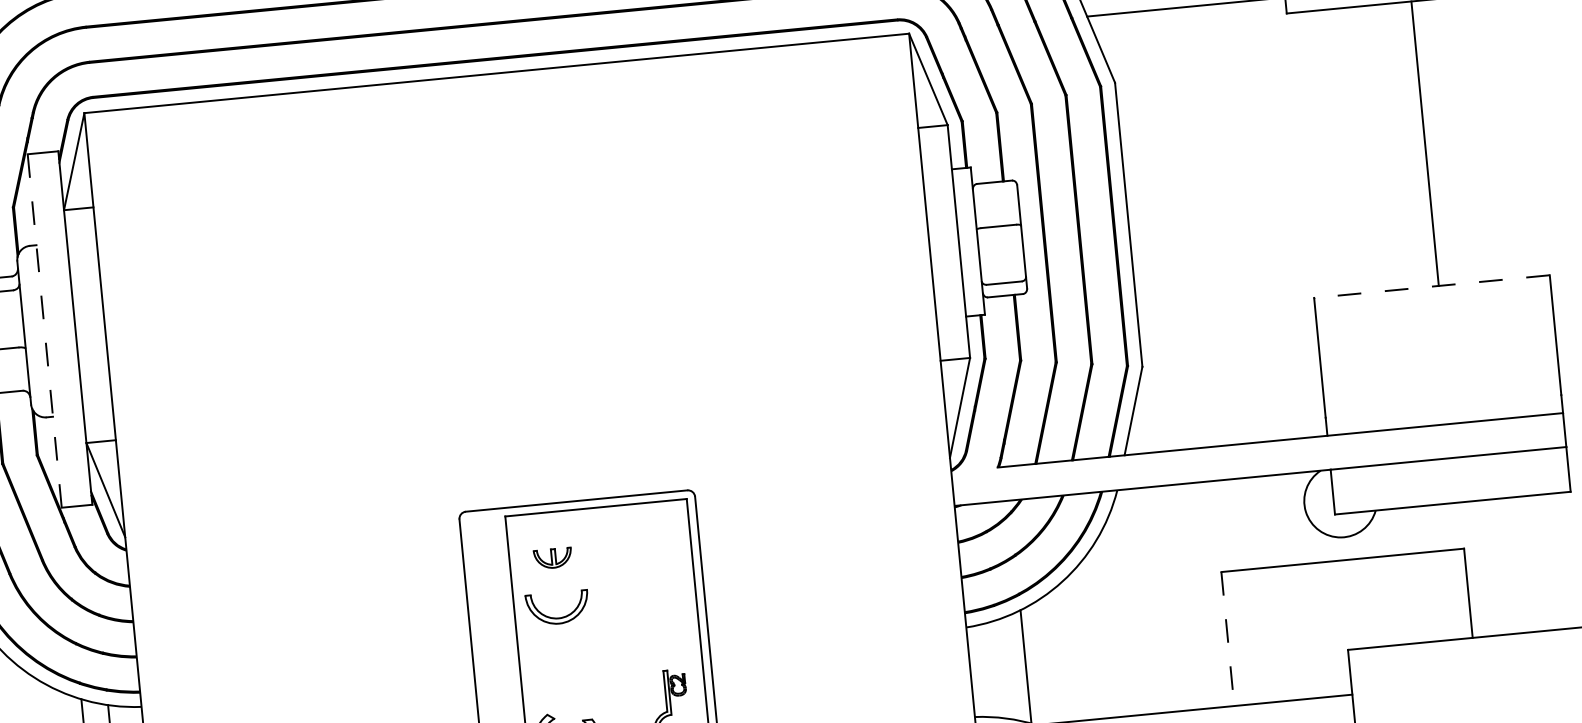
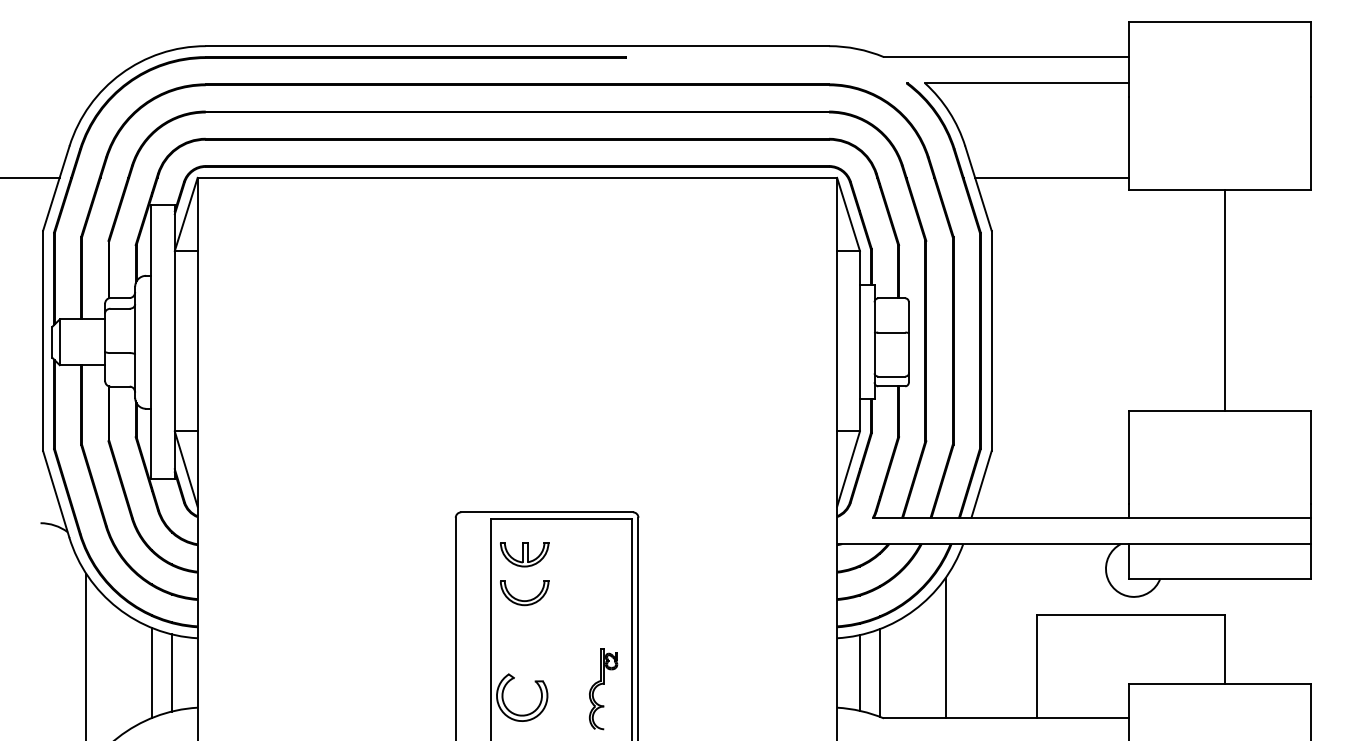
line: (1431, 286) -> (1219, 410), dashed -> solid
line: (45, 331) -> (151, 342), dashed -> solid
part: (552, 558) -> (524, 554), size x1.67
line: (1107, 625) -> (945, 647), added
line: (1228, 639) -> (1037, 666), dashed -> solid
line: (999, 668) -> (859, 672), added

